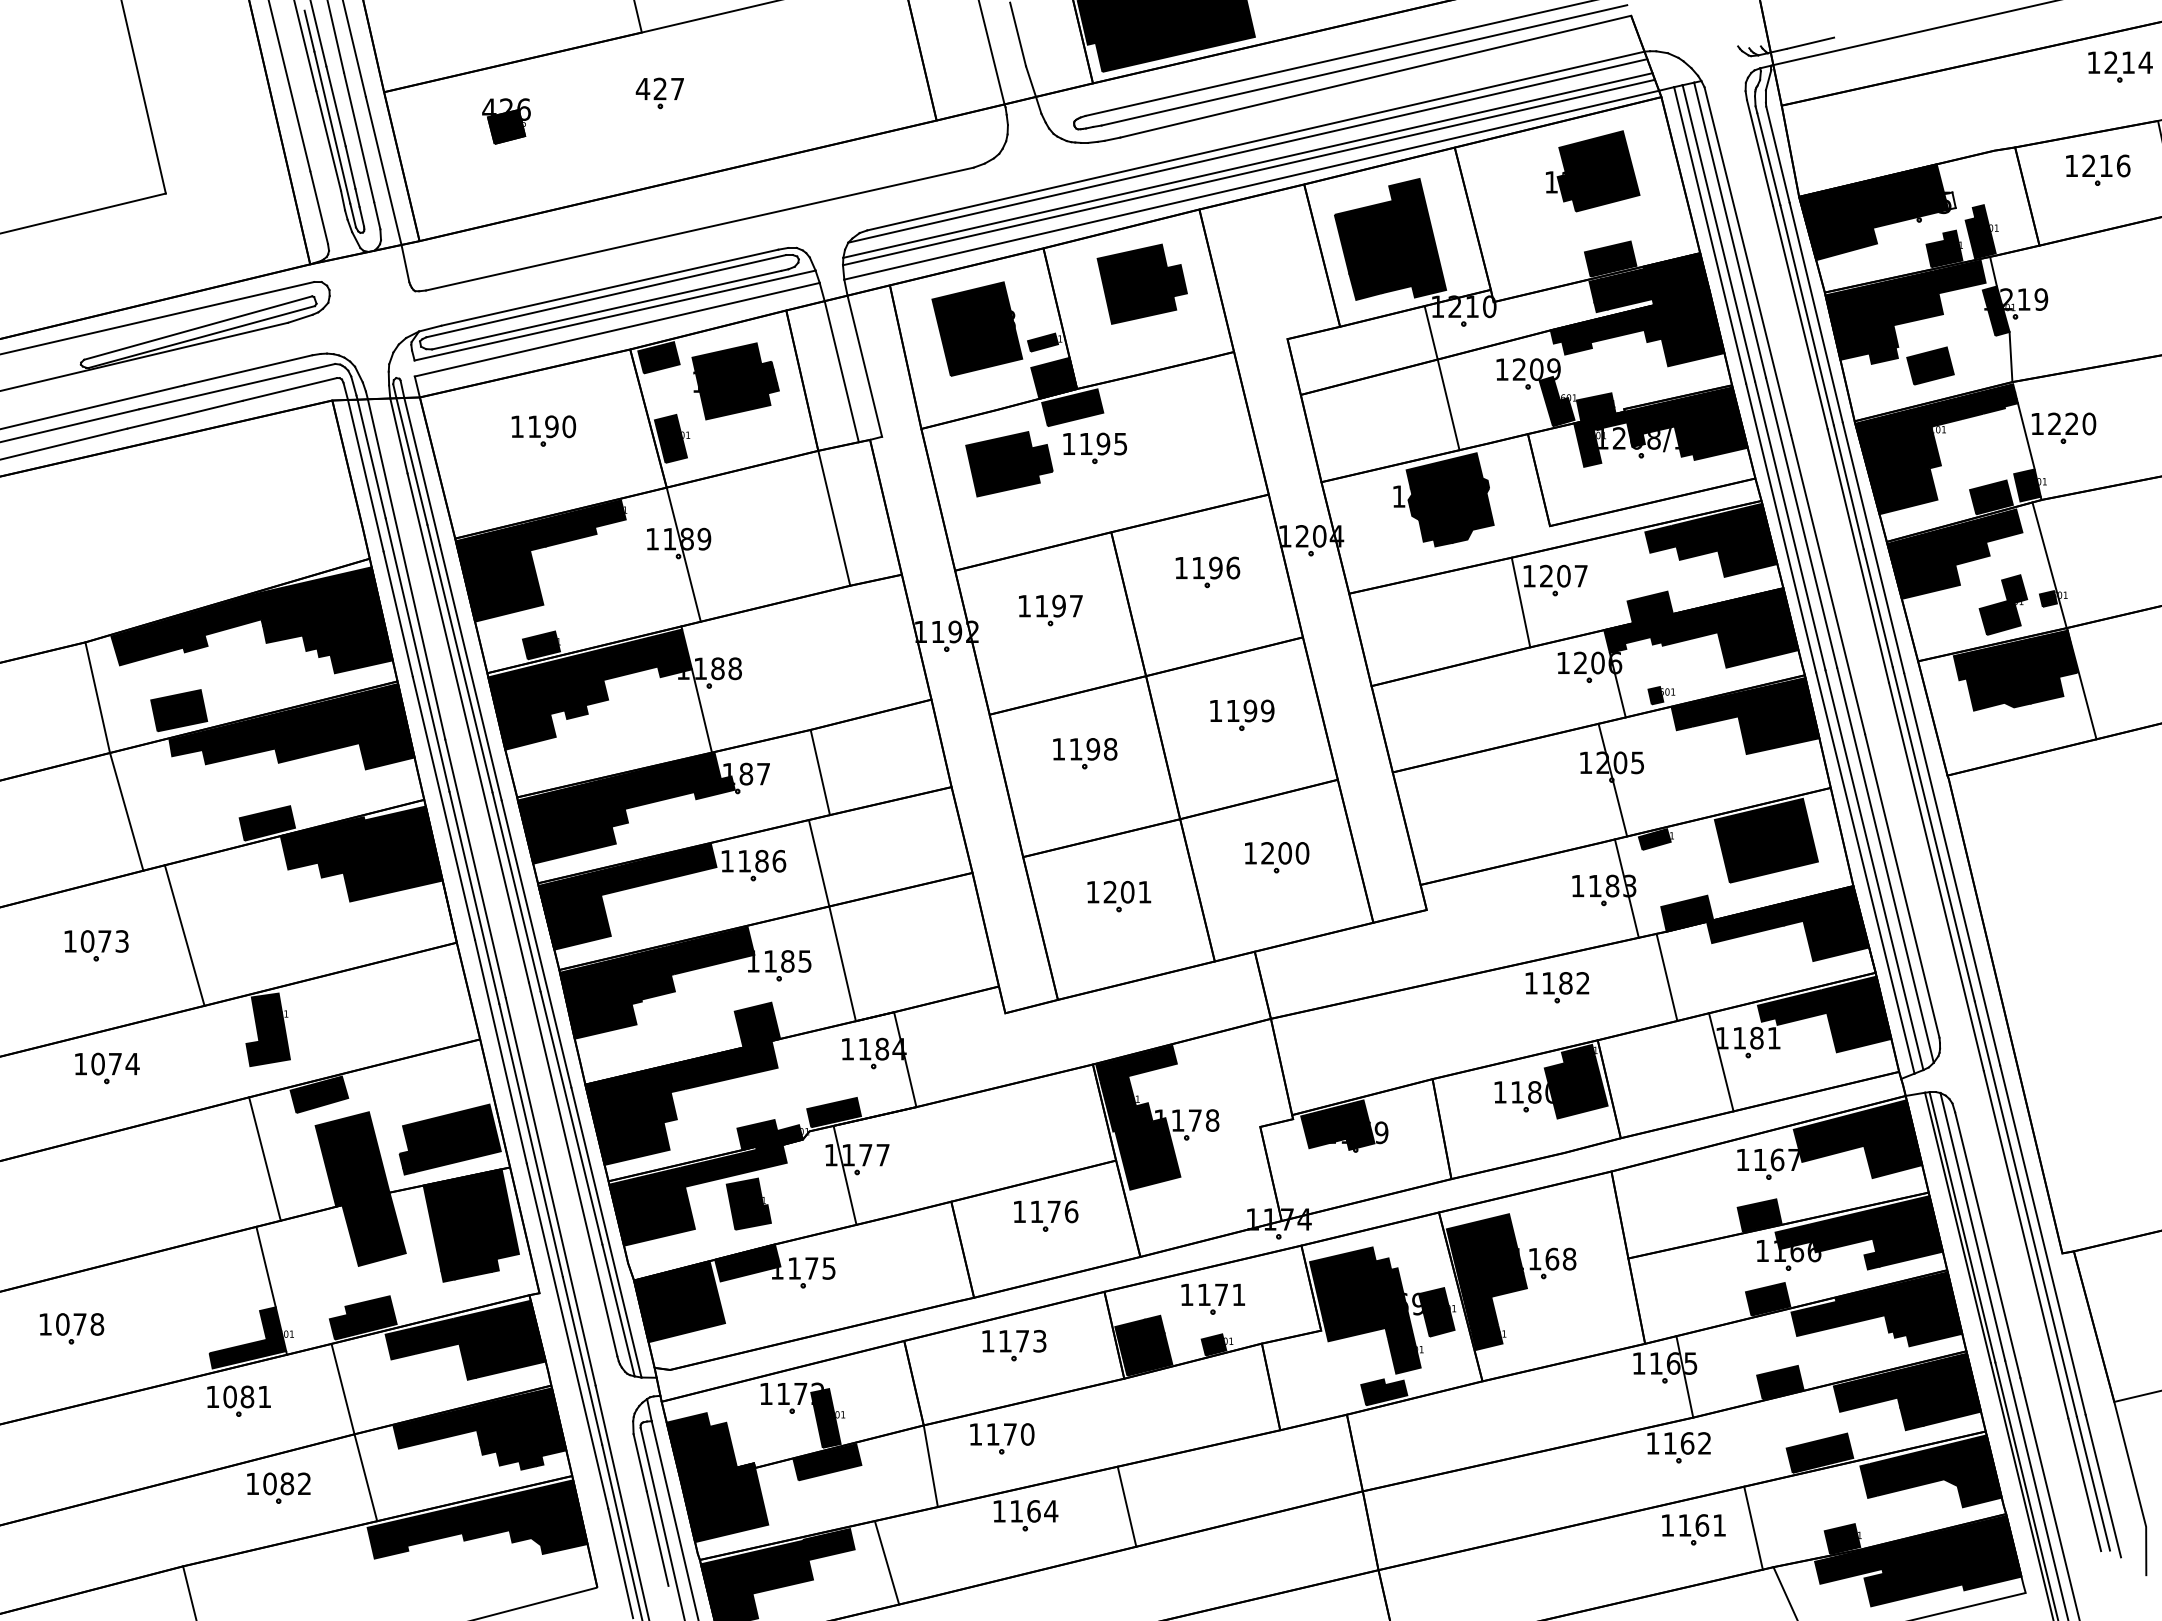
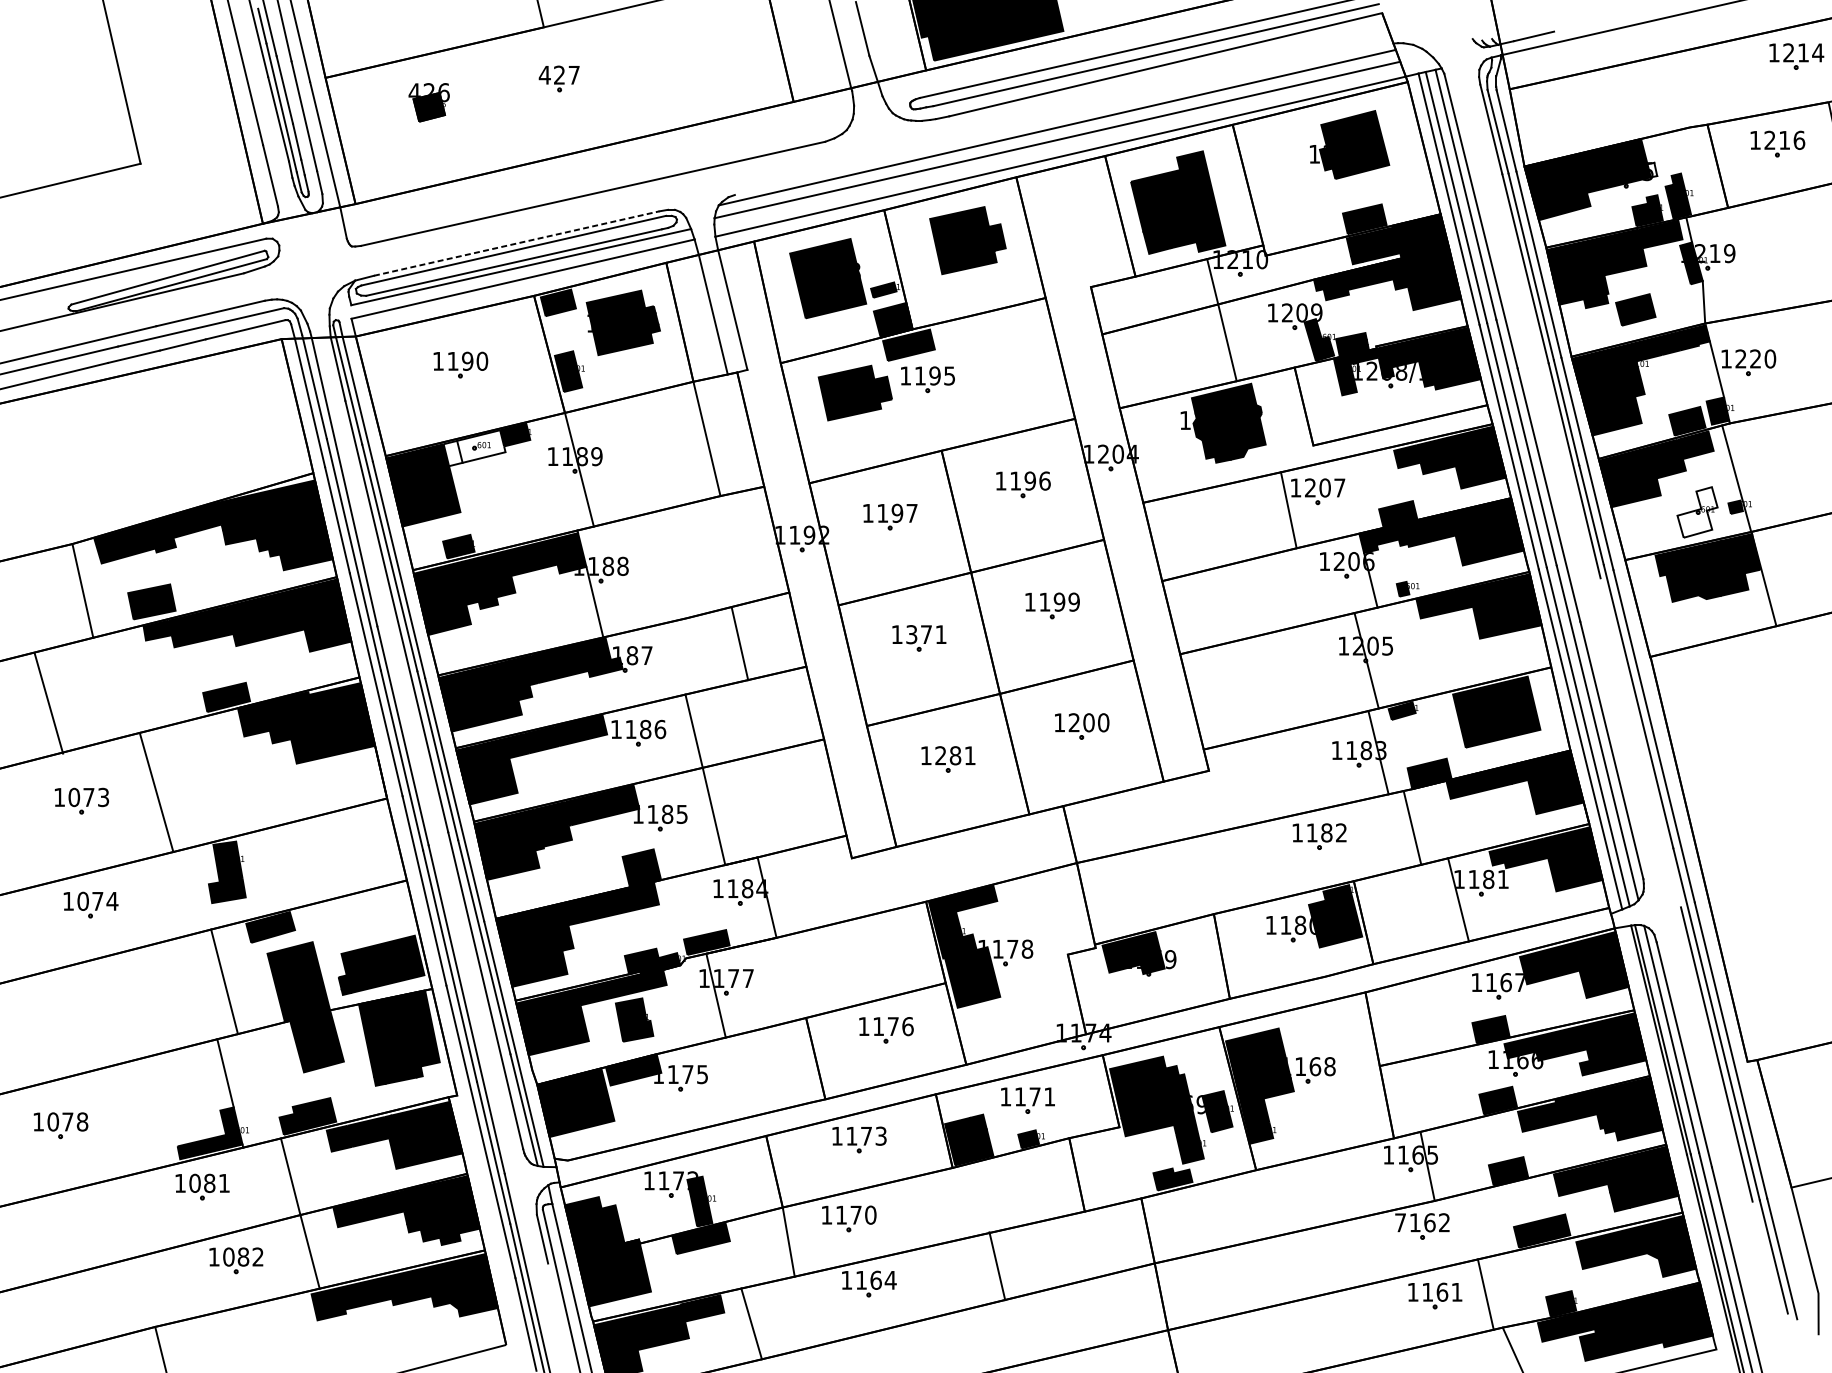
line: (1255, 140) -> (1063, 118), removed
line: (1248, 172) -> (1057, 145), removed
line: (609, 287) -> (516, 243), solid -> dashed
fill: (559, 529) -> (474, 448), removed
fill: (2003, 604) -> (1697, 511), removed
text: (1093, 749) -> (926, 634), 1198 -> 1371
line: (819, 772) -> (739, 644), moved
line: (126, 811) -> (48, 703), moved
line: (1935, 876) -> (1640, 742), removed
text: (1127, 892) -> (955, 755), 1201 -> 1281
text: (1652, 1443) -> (1400, 1222), 1162 -> 7162
line: (2084, 1484) -> (1766, 1257), removed
line: (1126, 1506) -> (996, 1266), moved
line: (657, 1538) -> (557, 1303), removed

